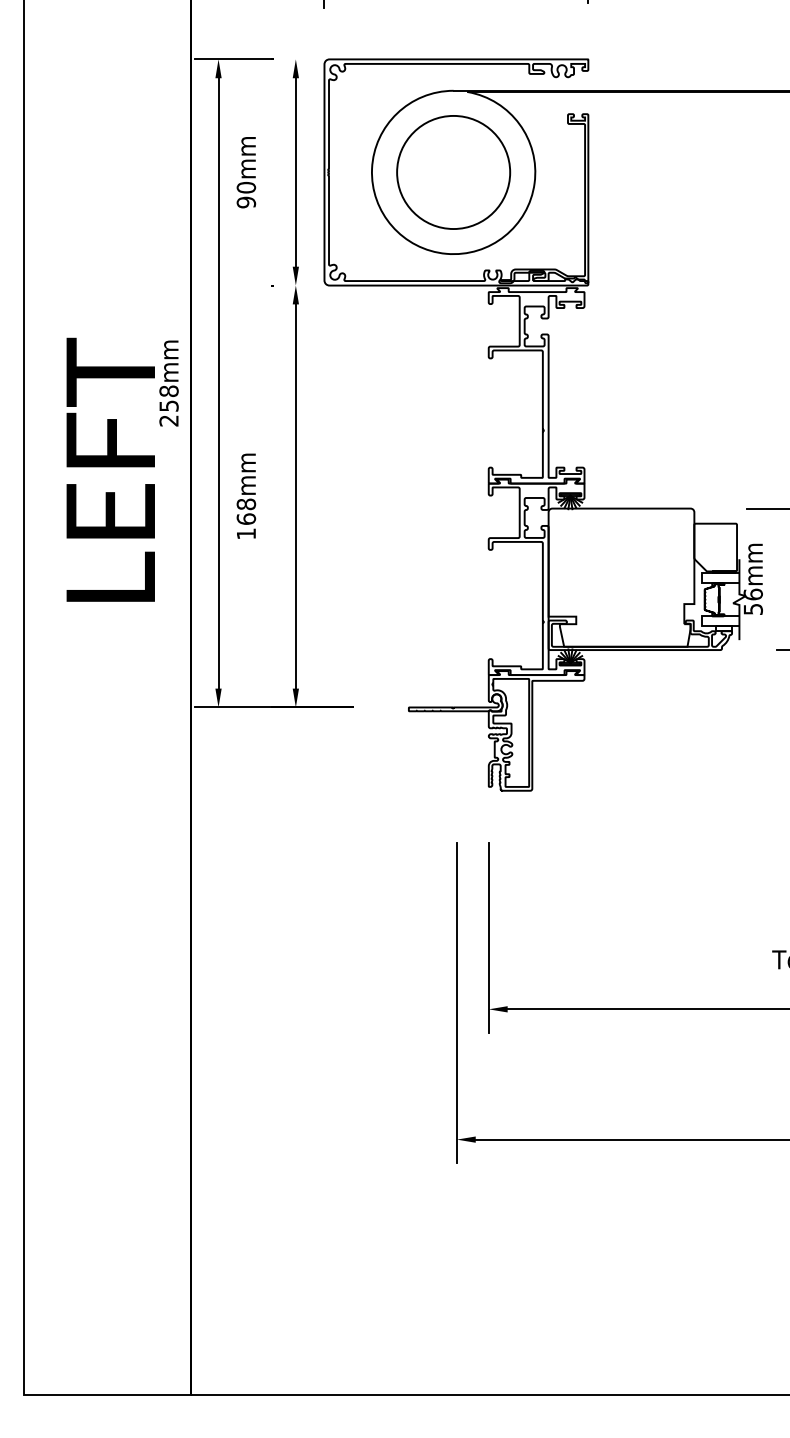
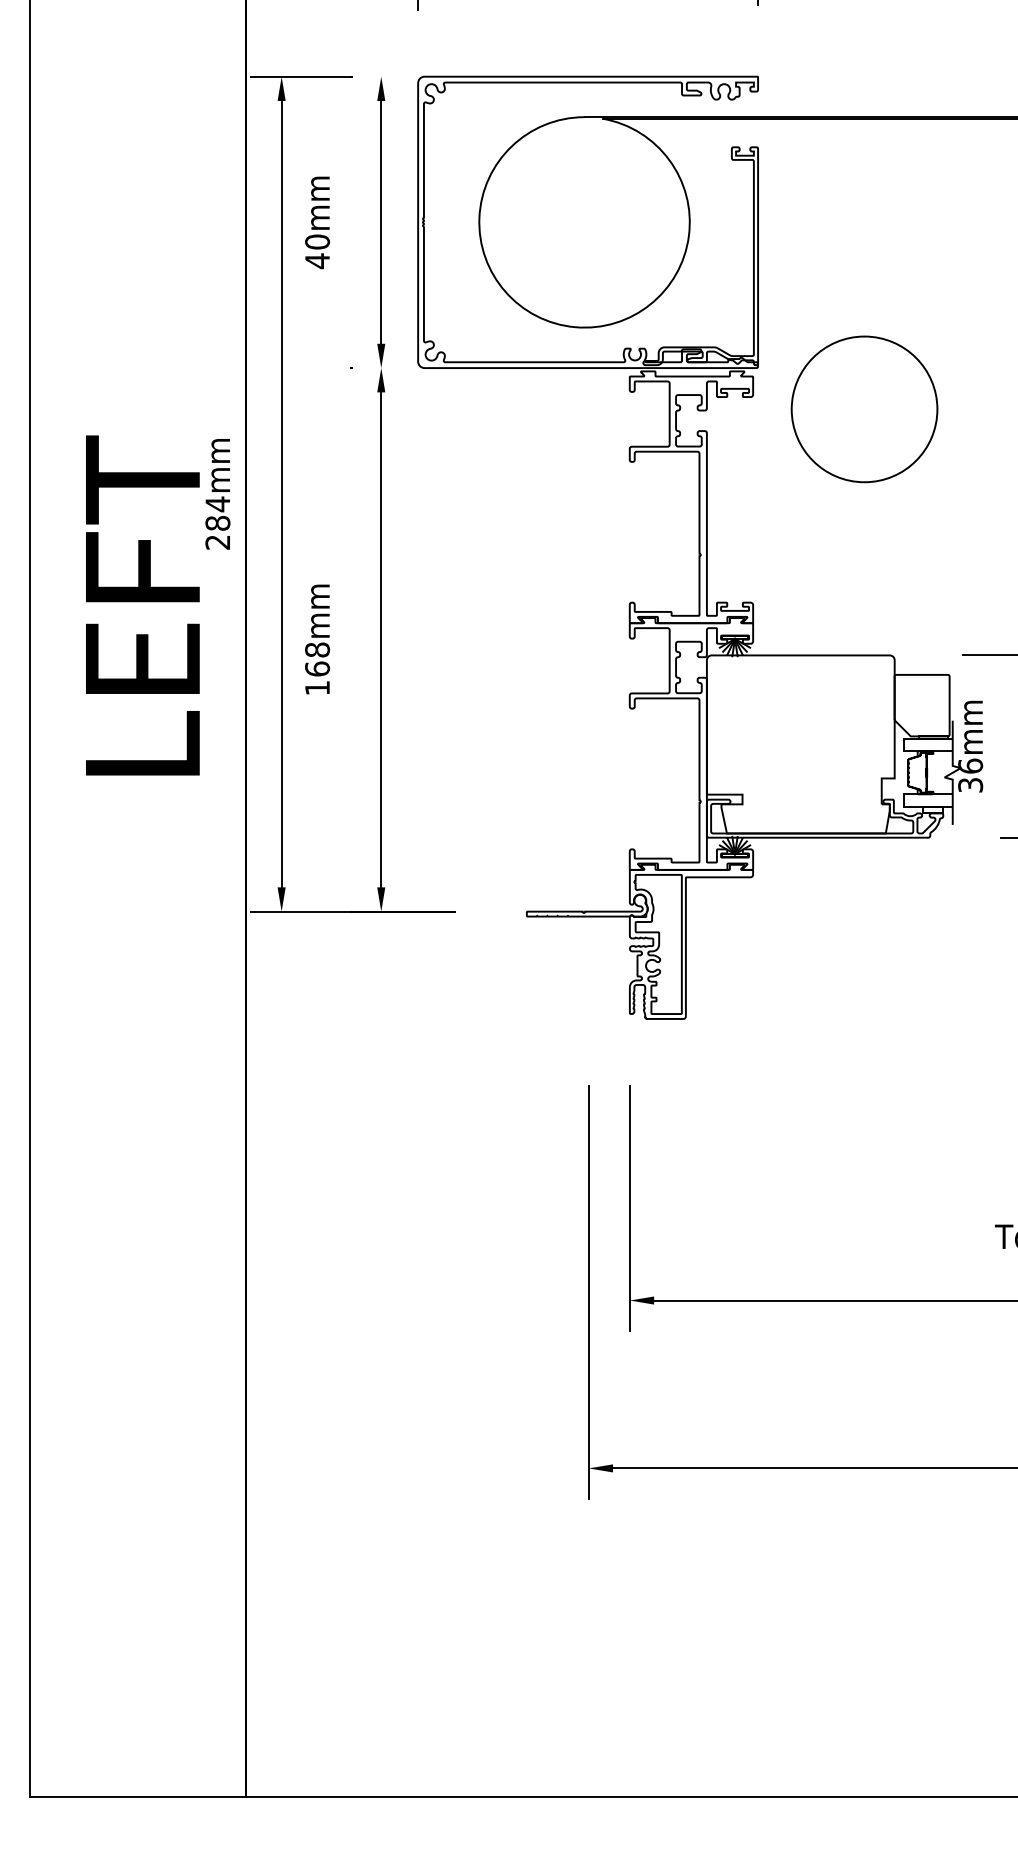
circle: (453, 172) -> (864, 409), moved
text: (246, 202) -> (317, 261), 90mm -> 40mm
text: (168, 398) -> (217, 513), 258mm -> 284mm
text: (753, 608) -> (970, 784), 56mm -> 36mm

